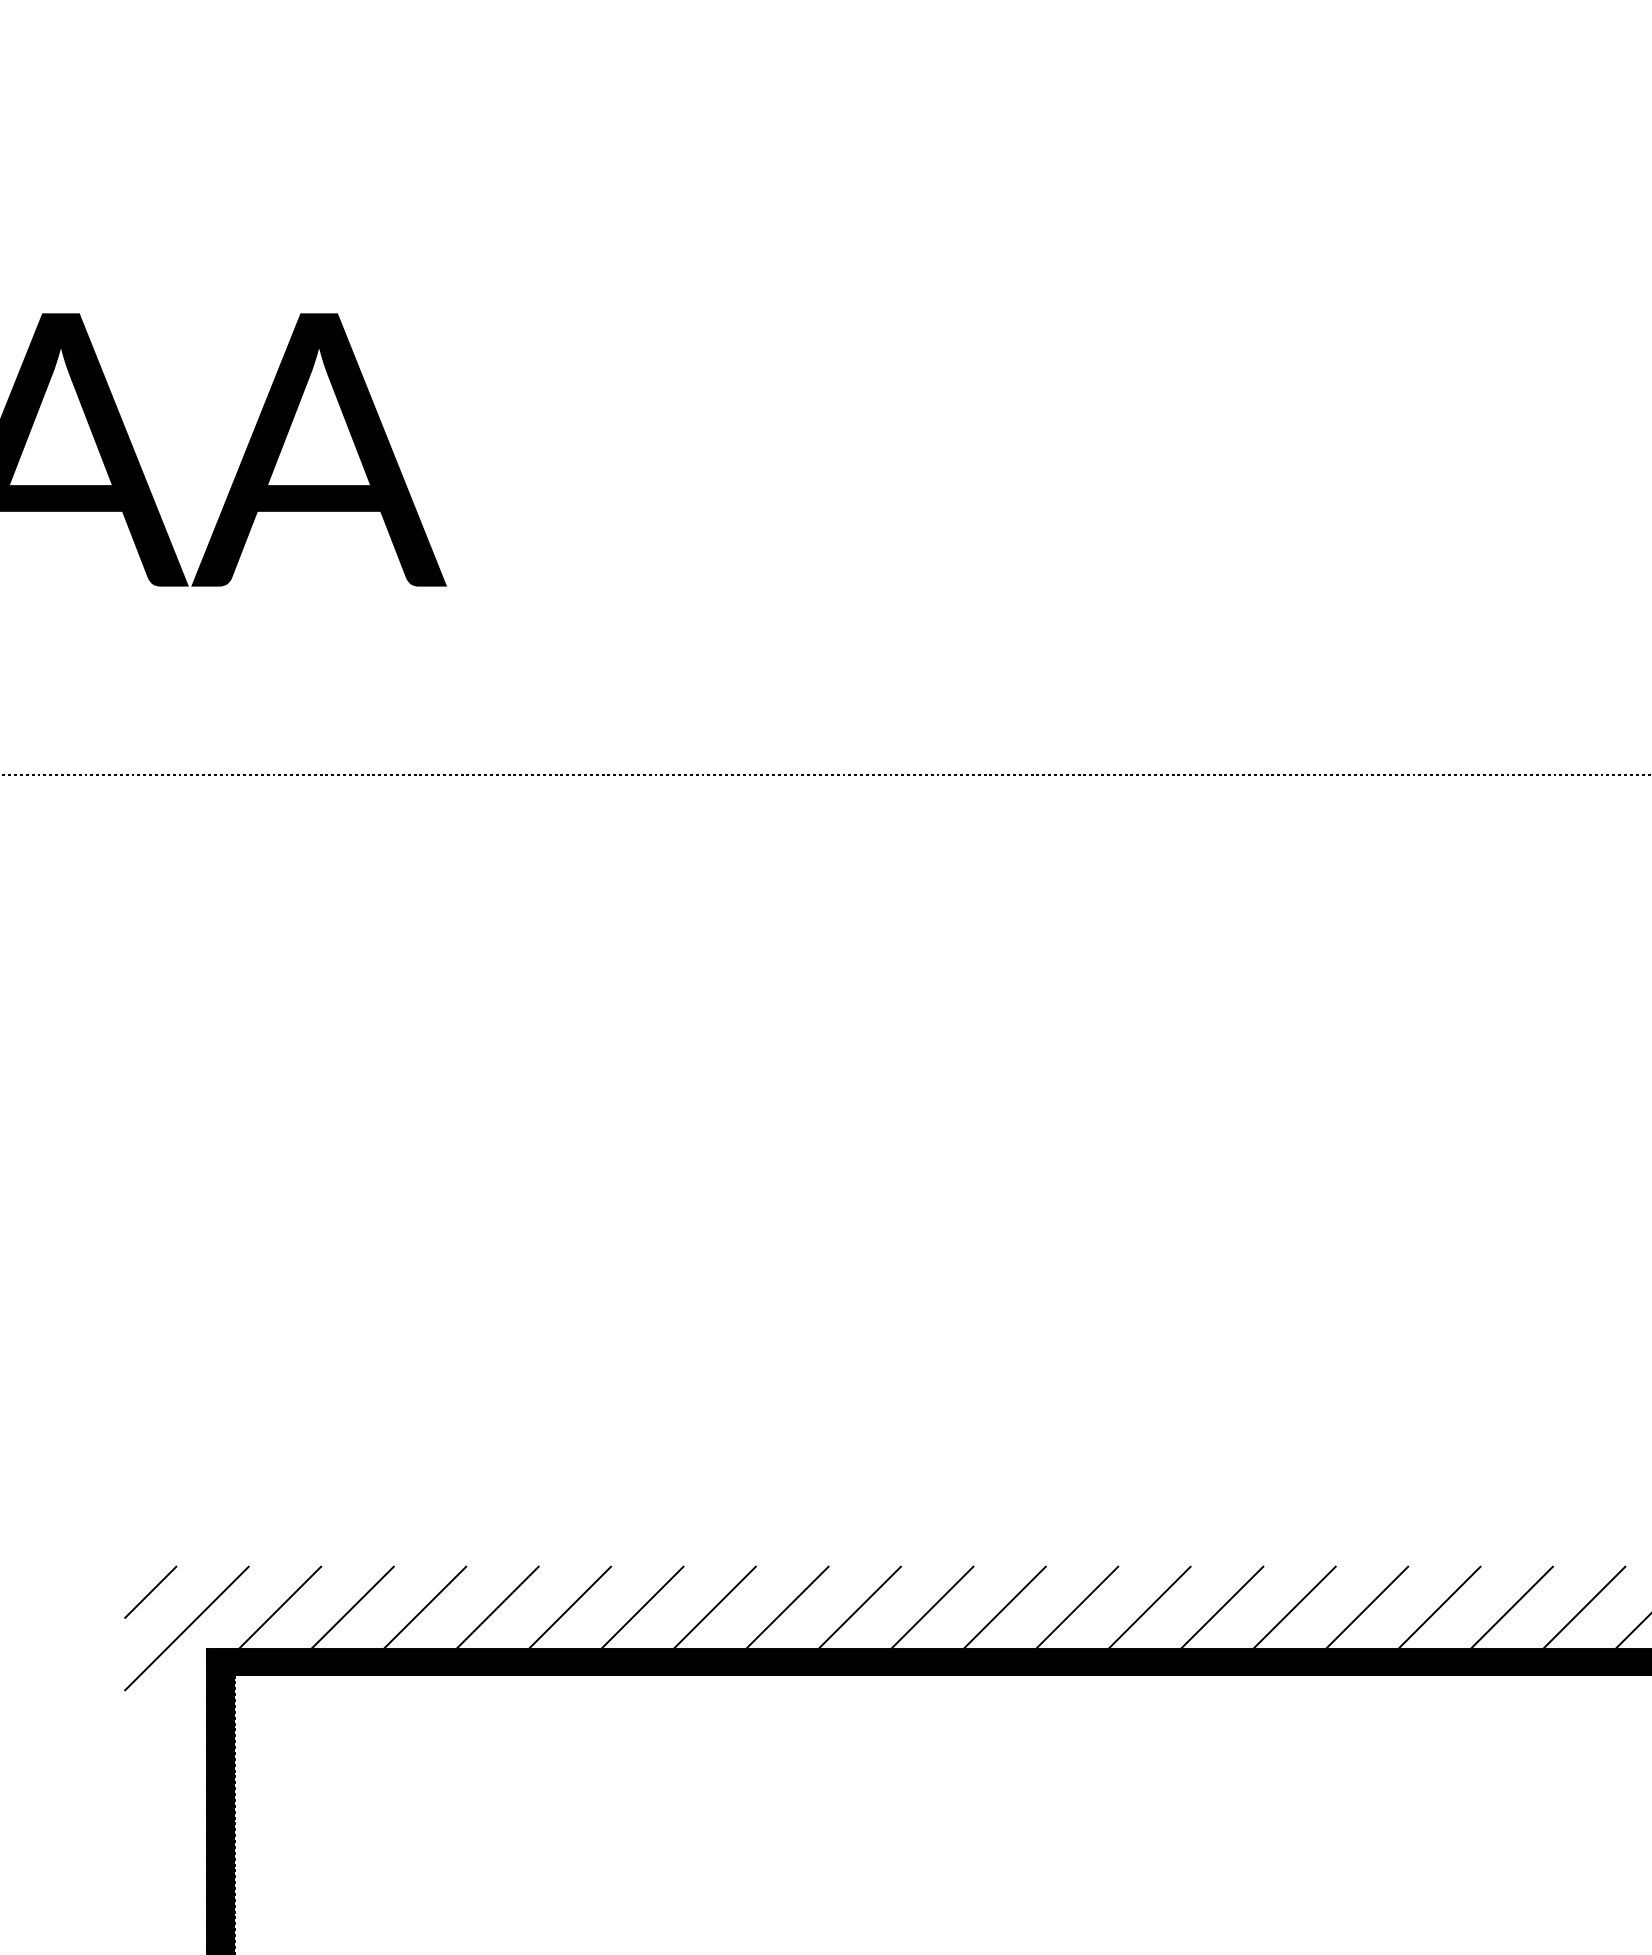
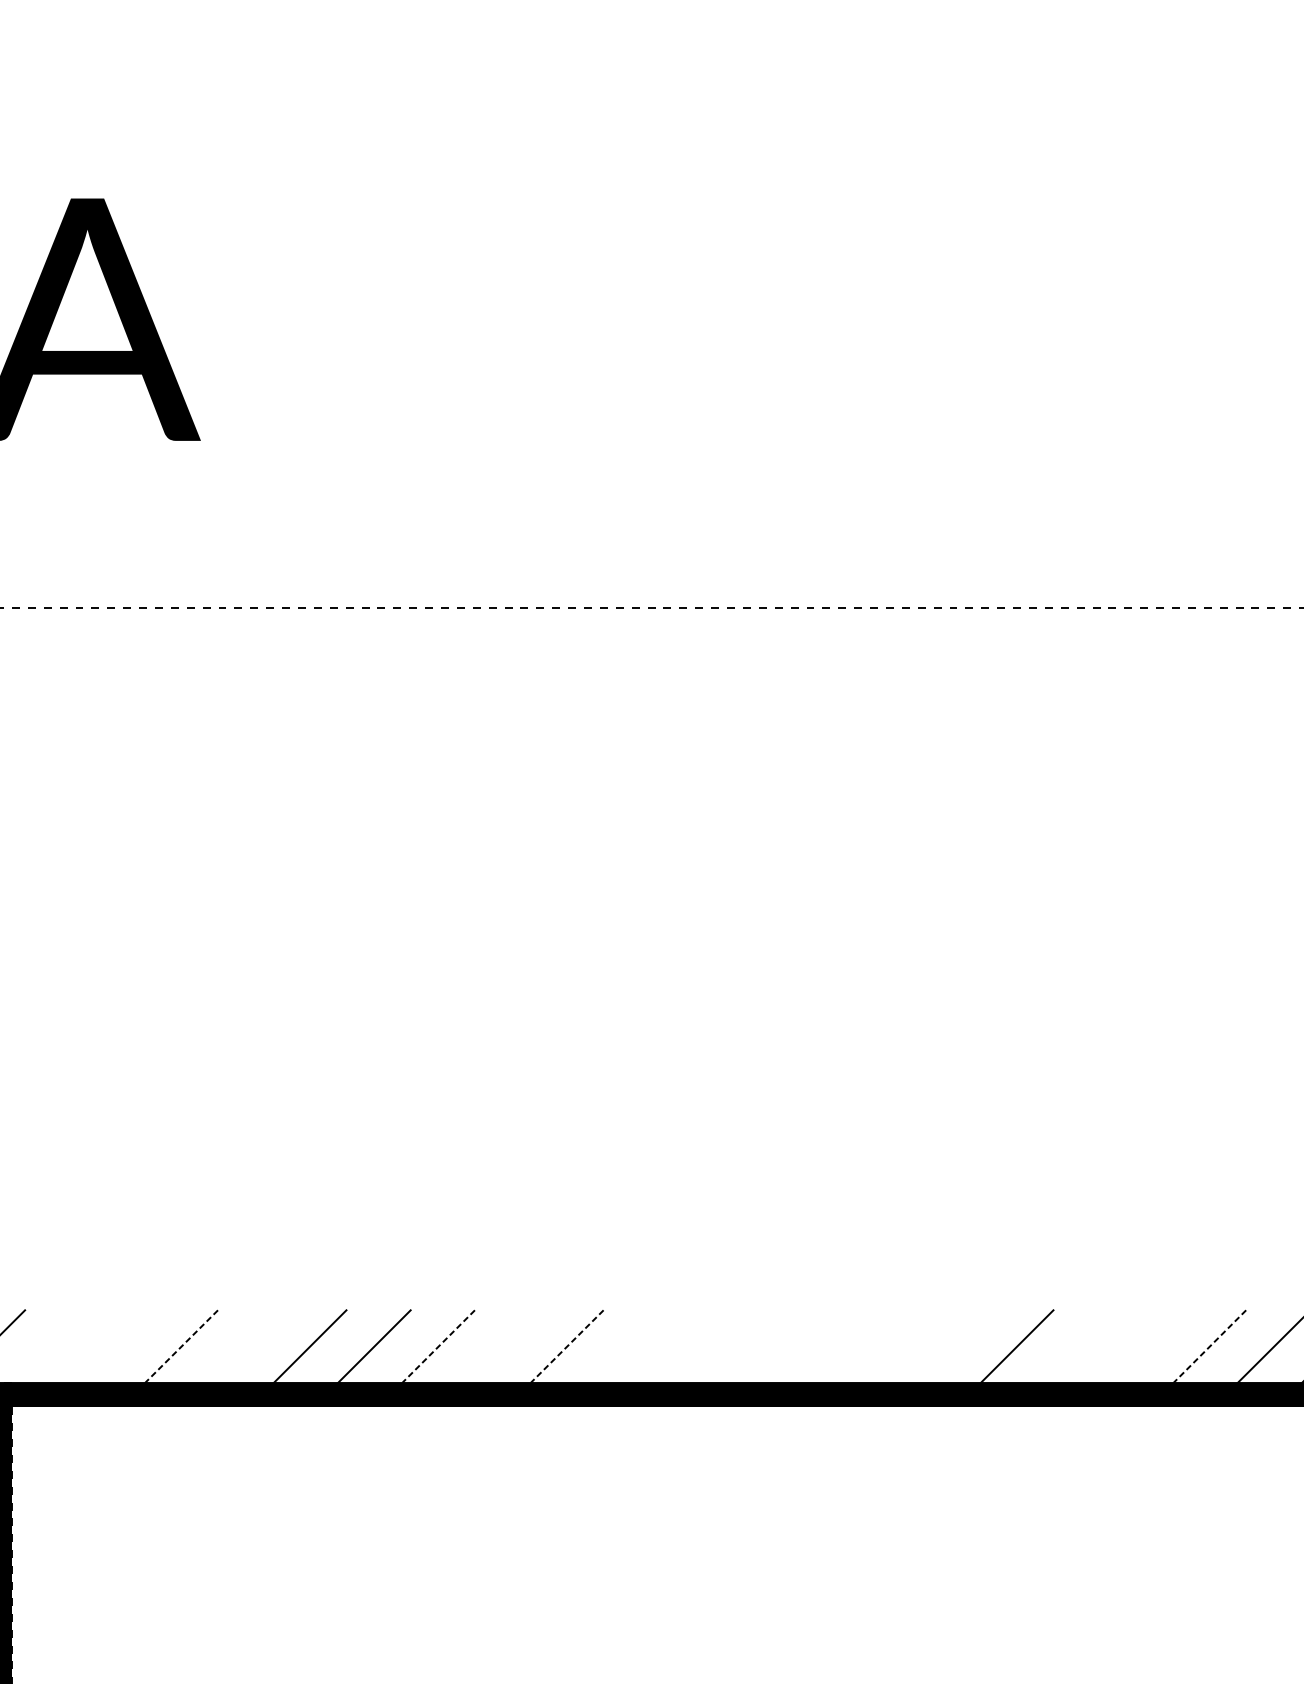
line: (280, 1607) -> (53, 1346), removed
line: (352, 1607) -> (117, 1346), removed
line: (497, 1607) -> (245, 1346), removed
line: (714, 1607) -> (438, 1346), solid -> dashed
line: (787, 1607) -> (502, 1346), removed
line: (932, 1607) -> (631, 1346), removed
line: (1004, 1607) -> (695, 1346), removed
line: (1077, 1607) -> (760, 1346), removed
line: (1149, 1607) -> (824, 1346), removed
line: (1222, 1607) -> (888, 1346), removed
line: (1294, 1607) -> (952, 1346), removed
line: (1439, 1607) -> (1081, 1346), removed
line: (1511, 1607) -> (1145, 1346), removed
line: (1584, 1607) -> (1209, 1346), solid -> dashed
line: (424, 1608) -> (181, 1347), solid -> dashed
line: (859, 1608) -> (566, 1347), solid -> dashed

